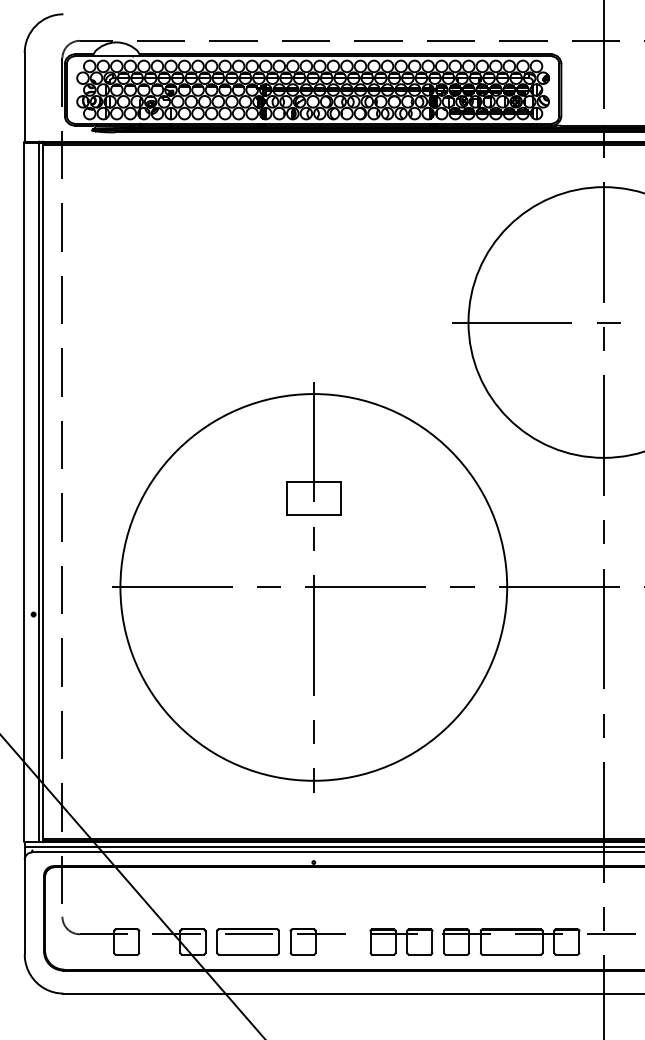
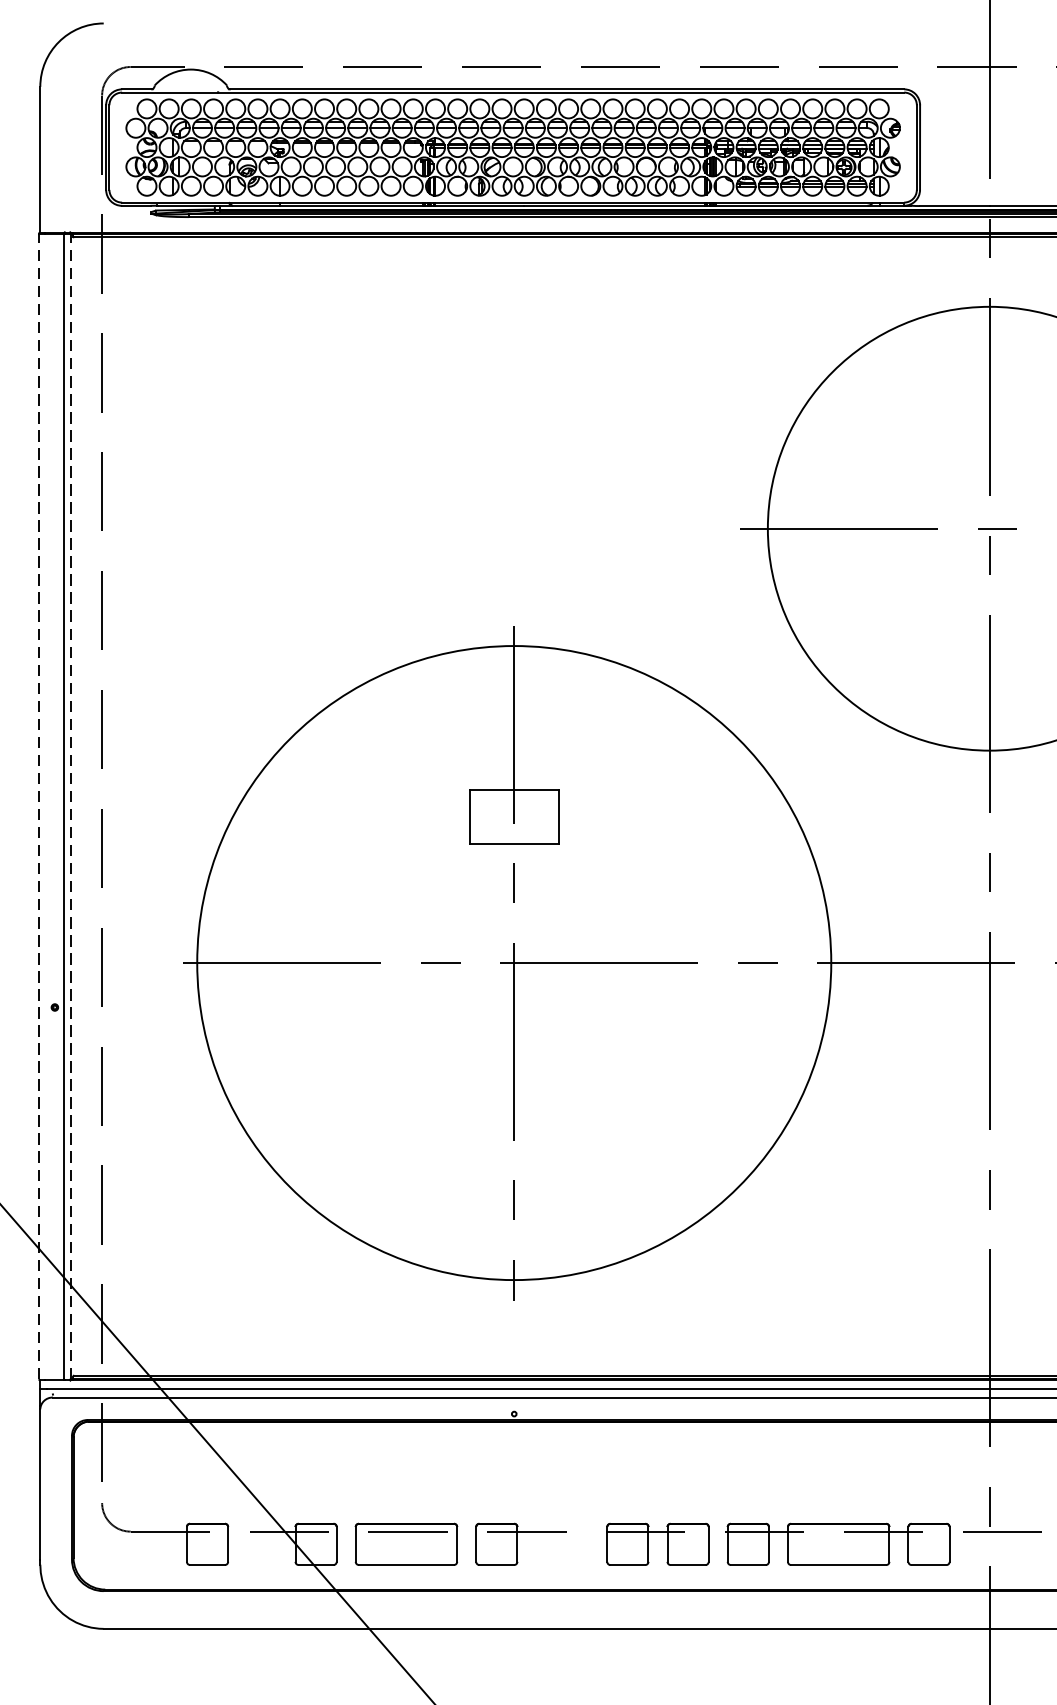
line: (23, 491) -> (38, 805), solid -> dashed
line: (43, 491) -> (71, 805), solid -> dashed

